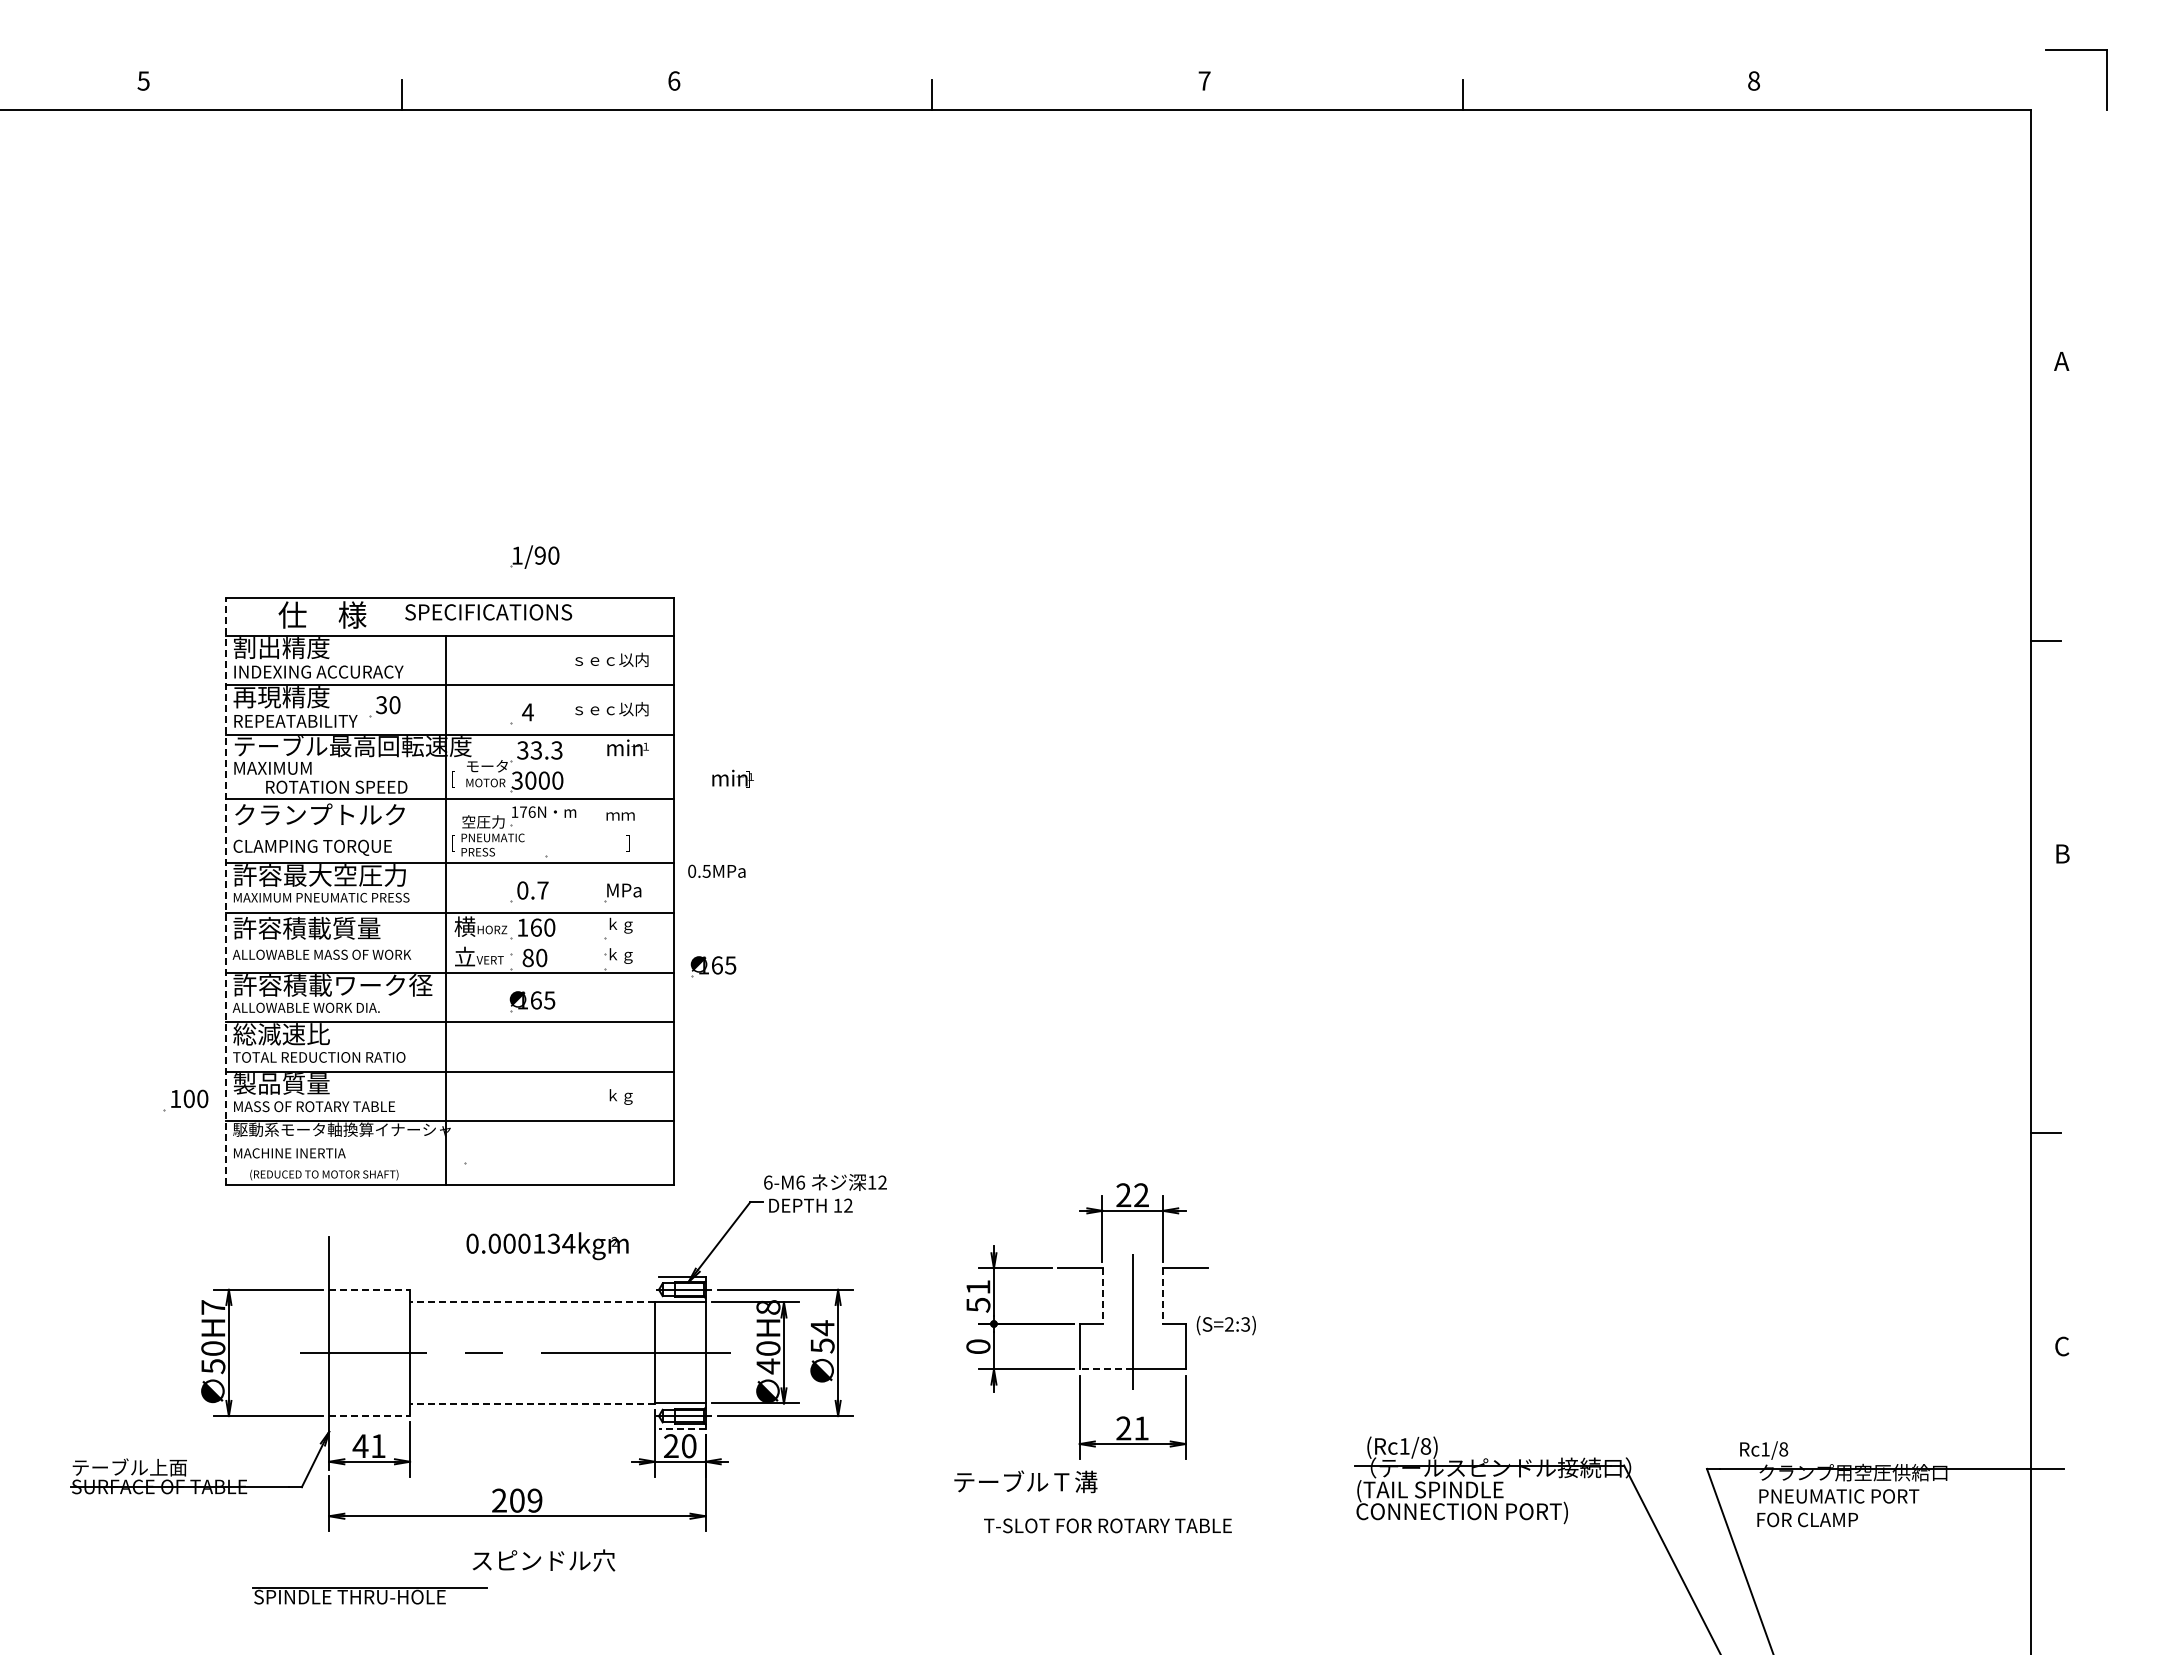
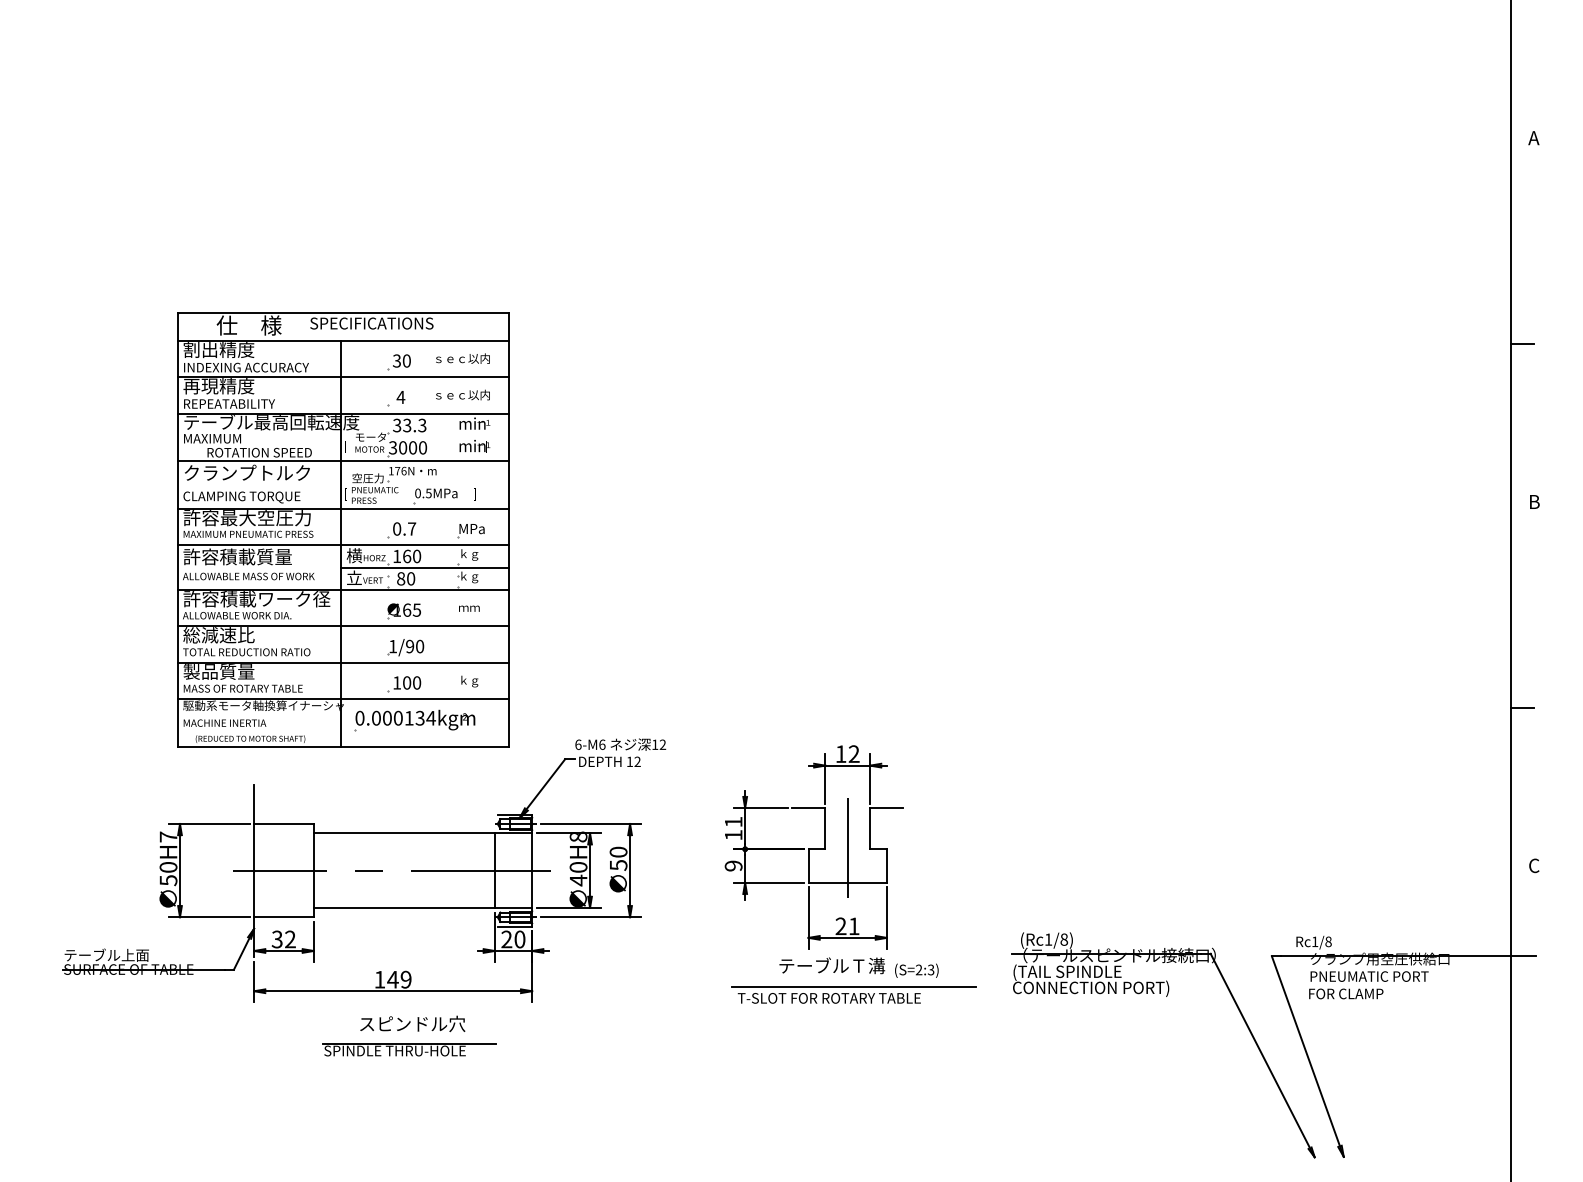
part: (534, 556) -> (405, 647), moved
part: (384, 706) -> (399, 362), moved
text: (732, 778) -> (474, 446), moved
text: (620, 816) -> (469, 608), moved
text: (716, 870) -> (436, 492), moved
line: (226, 891) -> (178, 529), dashed -> solid
line: (559, 942) -> (424, 567), added
part: (713, 966) -> (537, 585), removed
part: (185, 1100) -> (404, 684), moved
text: (1123, 1194) -> (840, 753), 22 -> 12
text: (547, 1246) -> (415, 720), moved
line: (370, 1289) -> (284, 823), dashed -> solid
line: (1102, 1296) -> (825, 828), dashed -> solid
line: (1163, 1296) -> (870, 828), dashed -> solid
line: (532, 1301) -> (404, 832), dashed -> solid
text: (978, 1304) -> (733, 834), 51 -> 11
text: (1225, 1325) -> (916, 970), moved
text: (822, 1328) -> (618, 852), 54 -> 50
text: (978, 1346) -> (733, 865), 0 -> 9
line: (1106, 1369) -> (828, 882), dashed -> solid
line: (532, 1404) -> (404, 908), dashed -> solid
line: (370, 1416) -> (284, 917), dashed -> solid
line: (682, 1428) -> (515, 926), dashed -> solid
text: (368, 1446) -> (283, 939), 41 -> 32
text: (1025, 1481) -> (831, 965), moved
text: (508, 1500) -> (386, 979), 209 -> 149
line: (1140, 1510) -> (853, 986), added
part: (369, 1595) -> (409, 1049), moved

